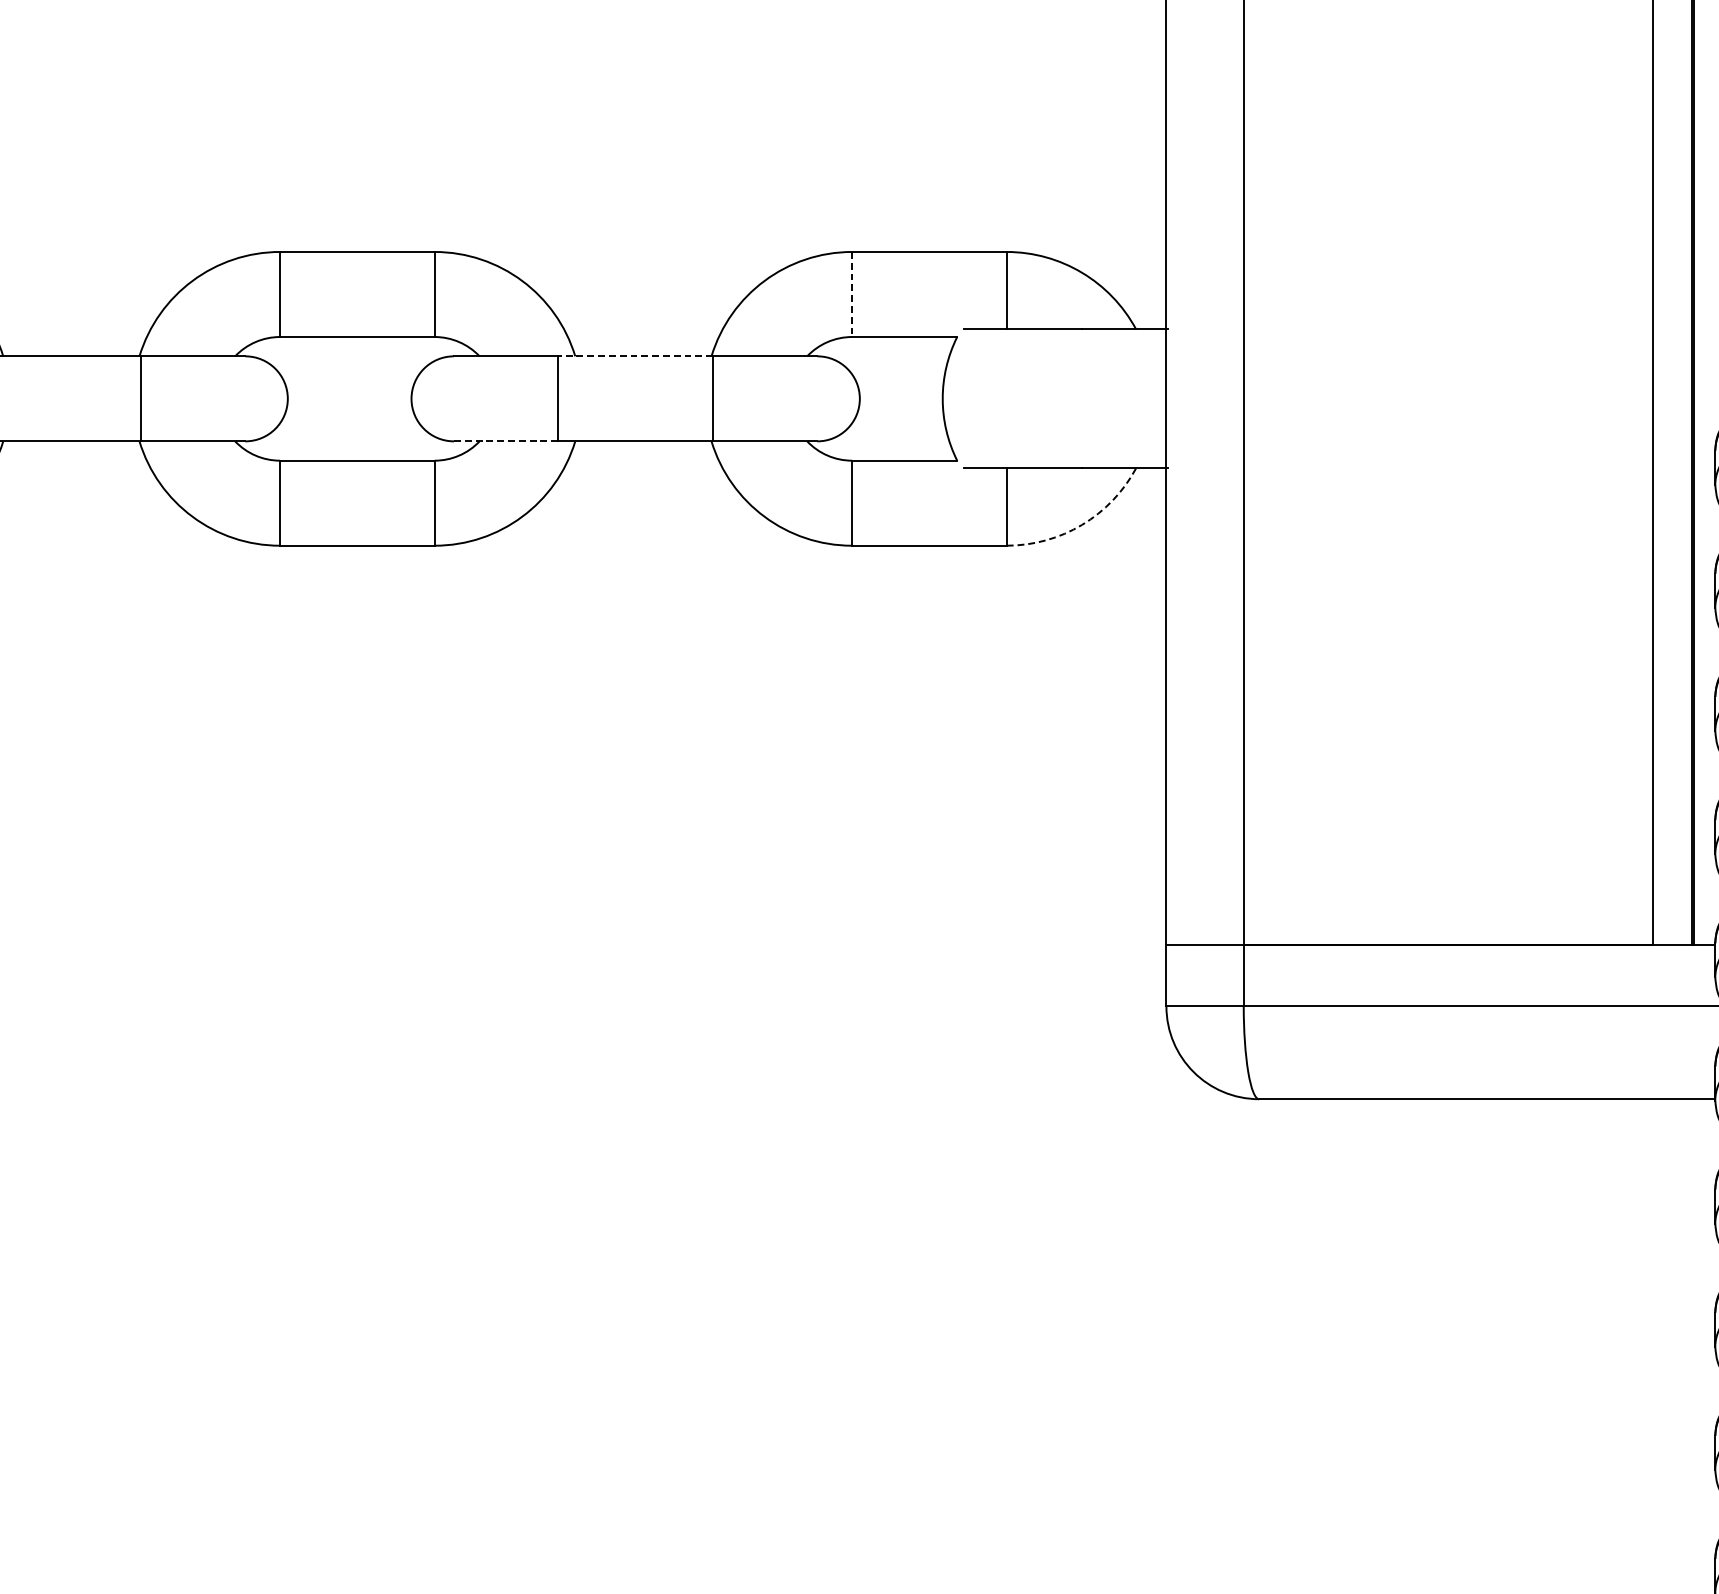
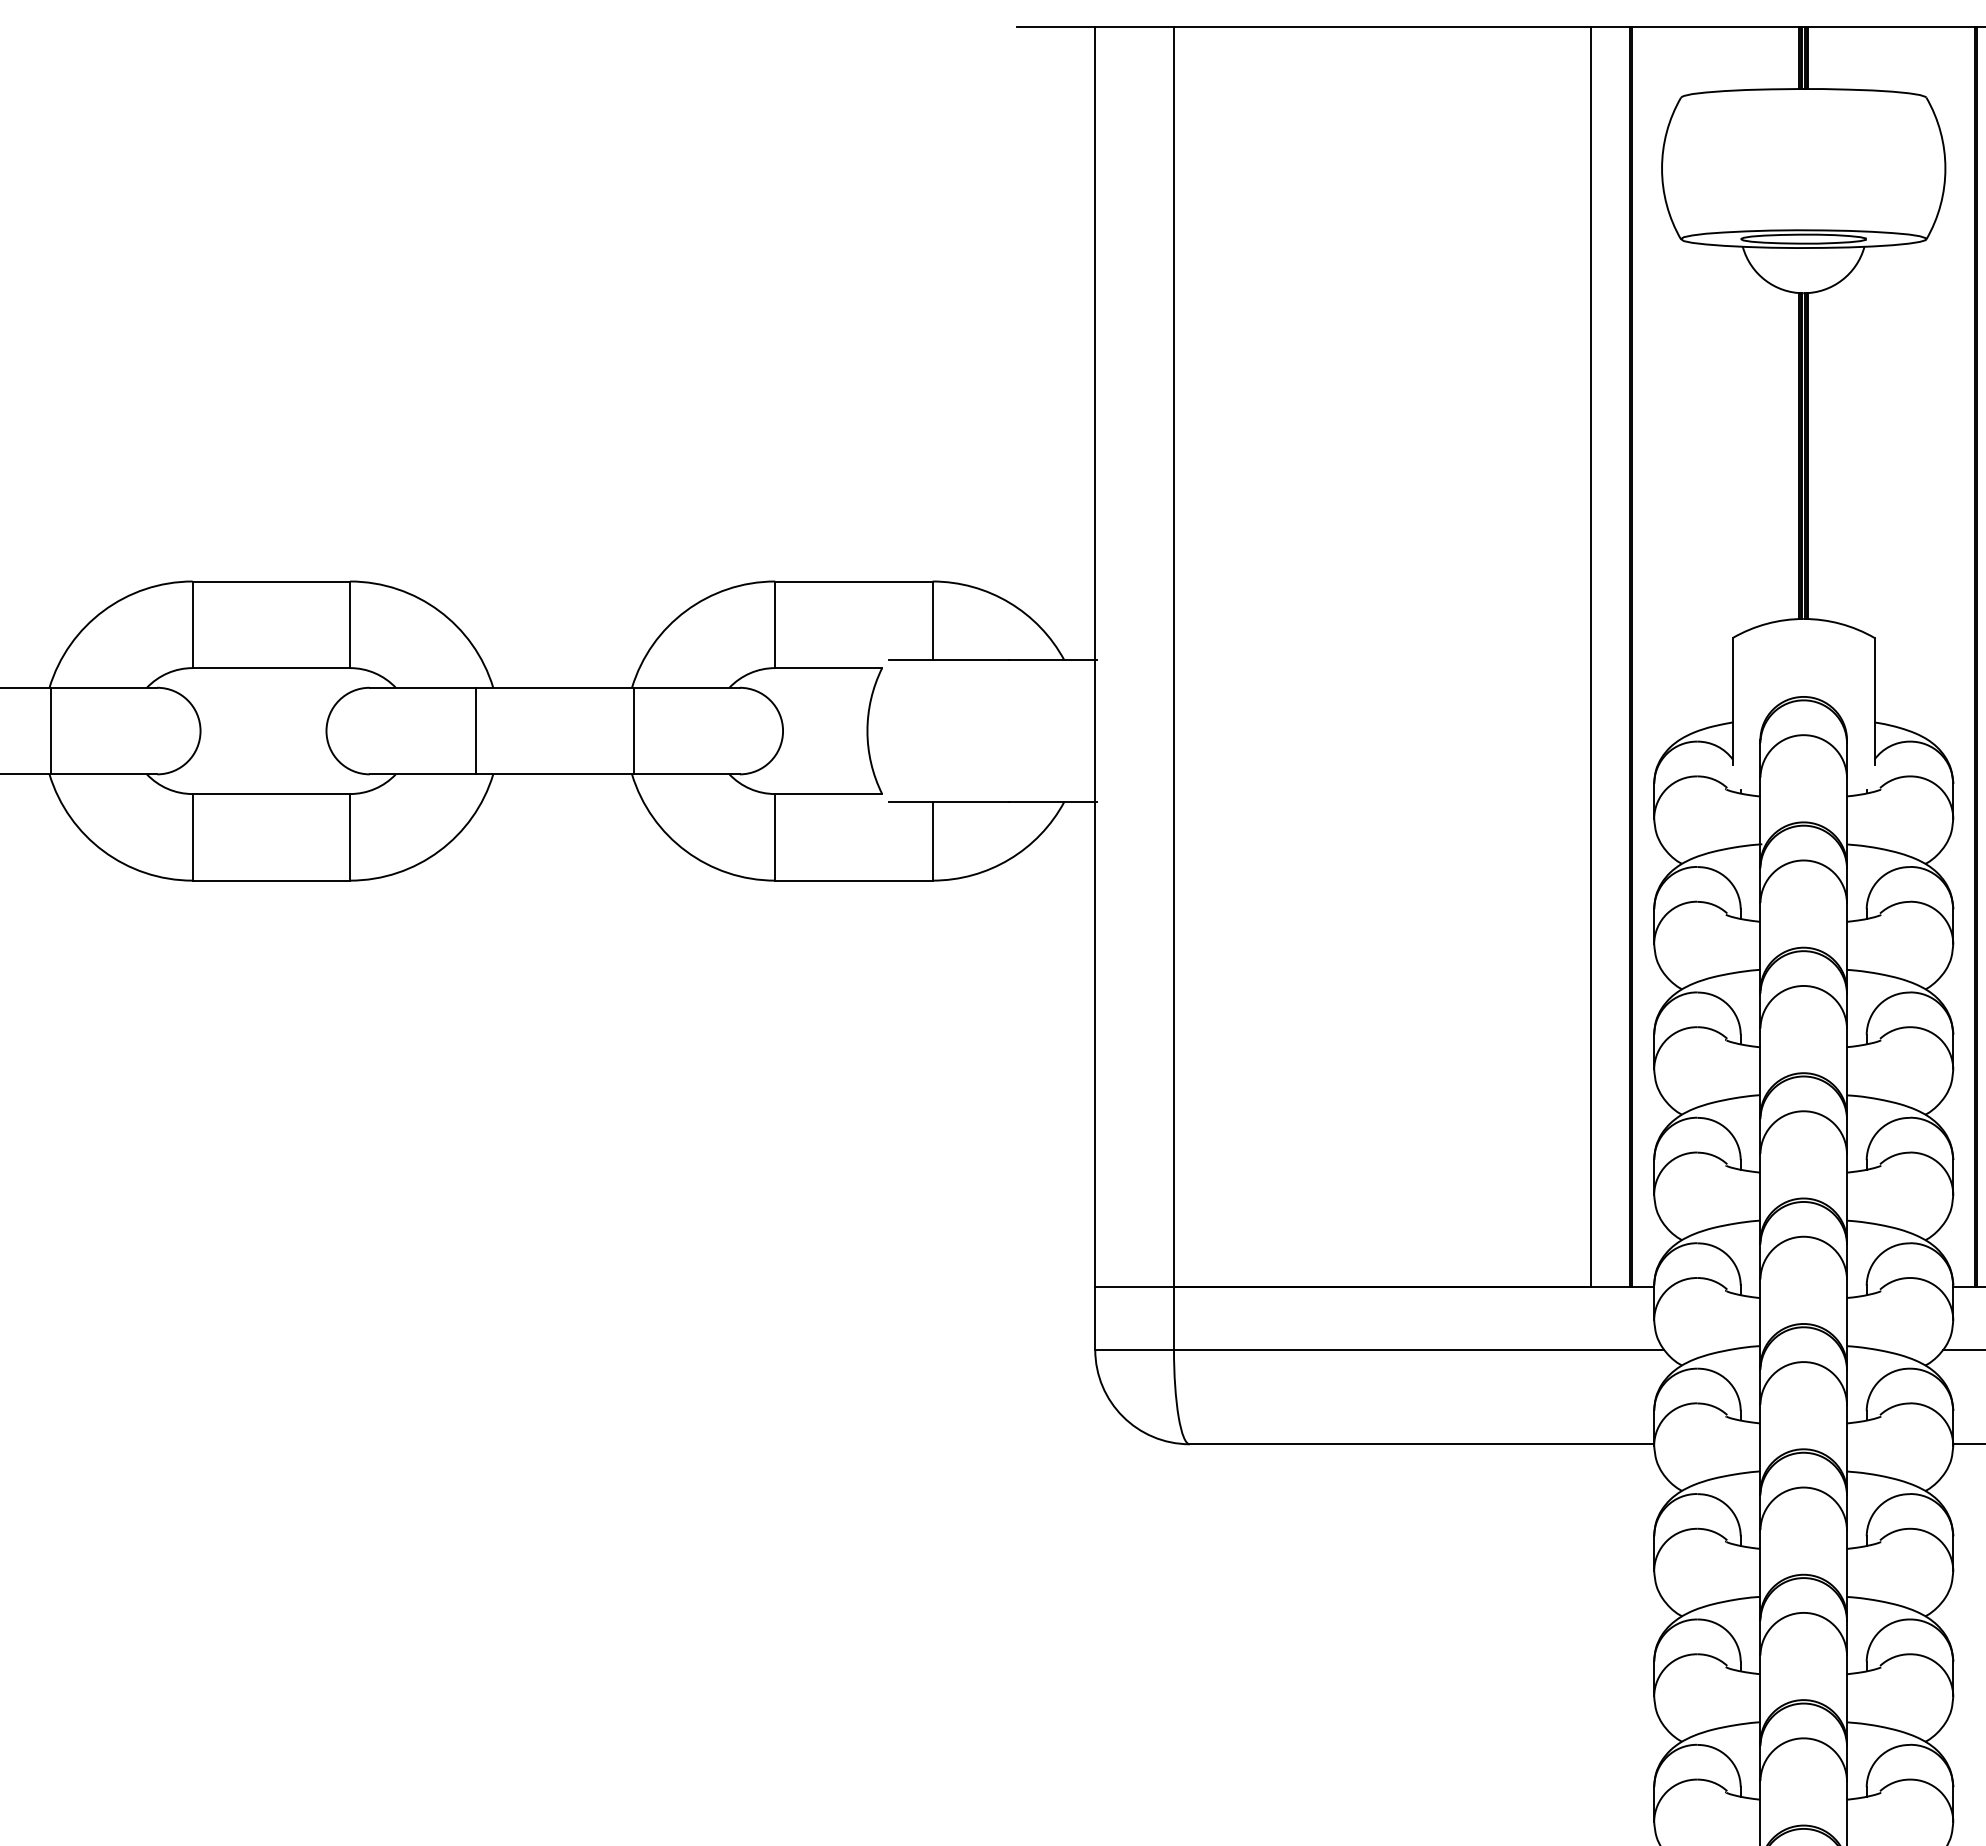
line: (852, 295) -> (775, 625), dashed -> solid
line: (635, 356) -> (554, 687), dashed -> solid
line: (506, 441) -> (423, 774), dashed -> solid
arc: (1082, 524) -> (1009, 859), dashed -> solid

